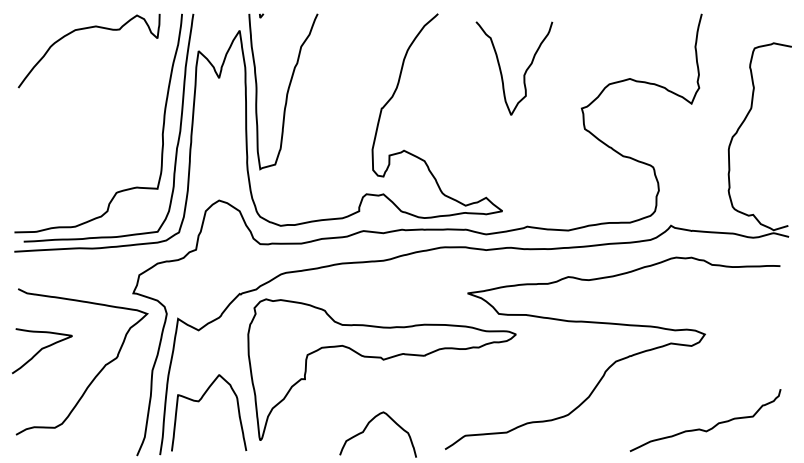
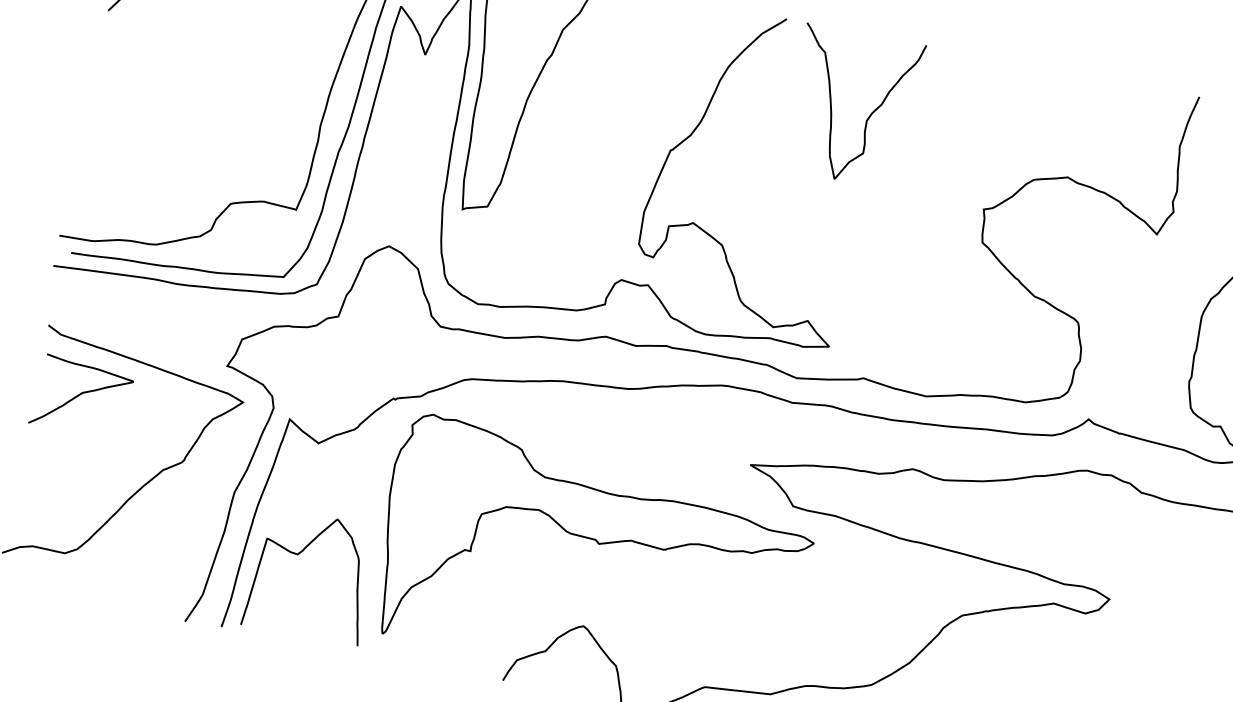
curve: (524, 72) -> (867, 116), moved
curve: (41, 350) -> (81, 395), moved

